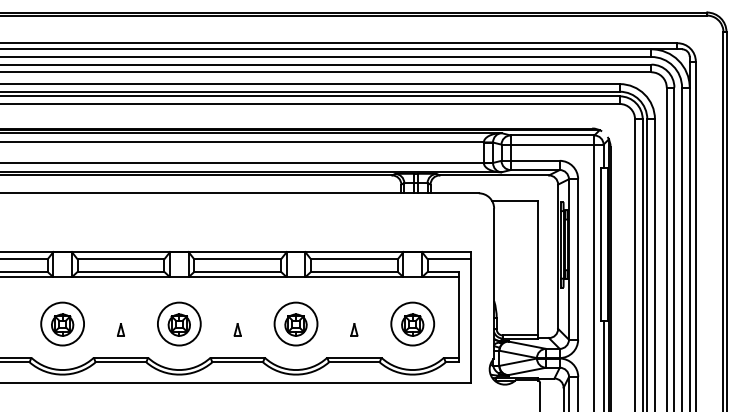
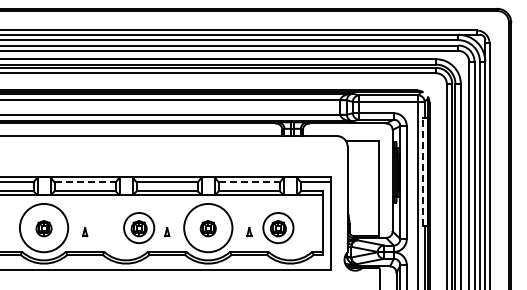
line: (600, 245) -> (422, 172), solid -> dashed
line: (121, 259) -> (85, 182), solid -> dashed
line: (354, 259) -> (249, 182), solid -> dashed
part: (179, 323) -> (139, 227), moved
circle: (61, 324) -> (43, 228), size x1.6
circle: (296, 324) -> (208, 228), size x1.6
part: (412, 324) -> (278, 228), moved

